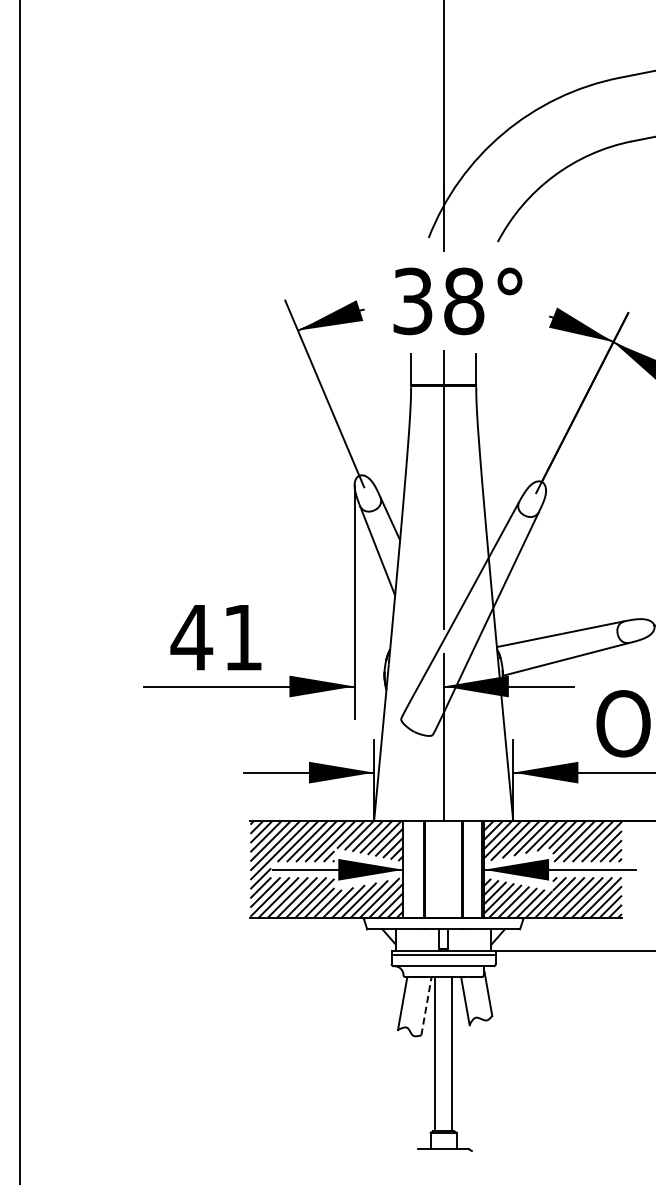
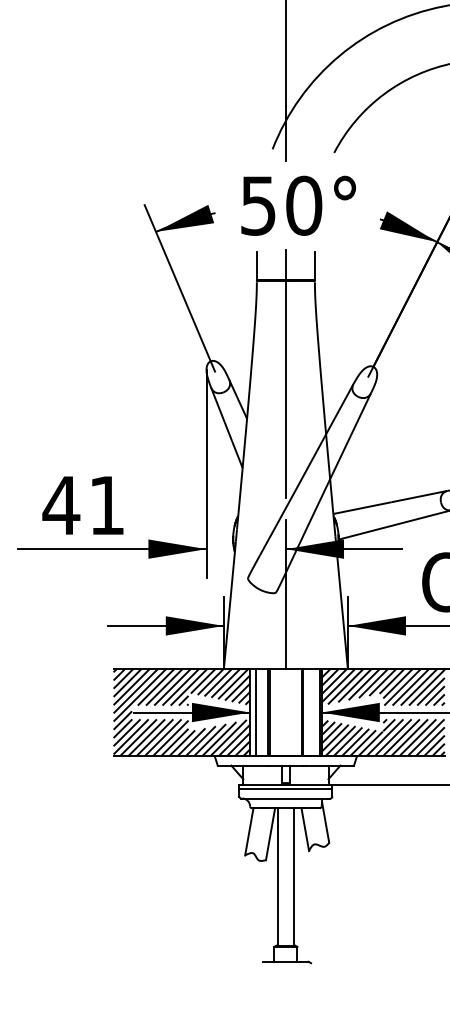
text: (438, 300) -> (281, 205), 38° -> 50°
line: (409, 869) -> (255, 712), added
line: (426, 1006) -> (270, 834), dashed -> solid

